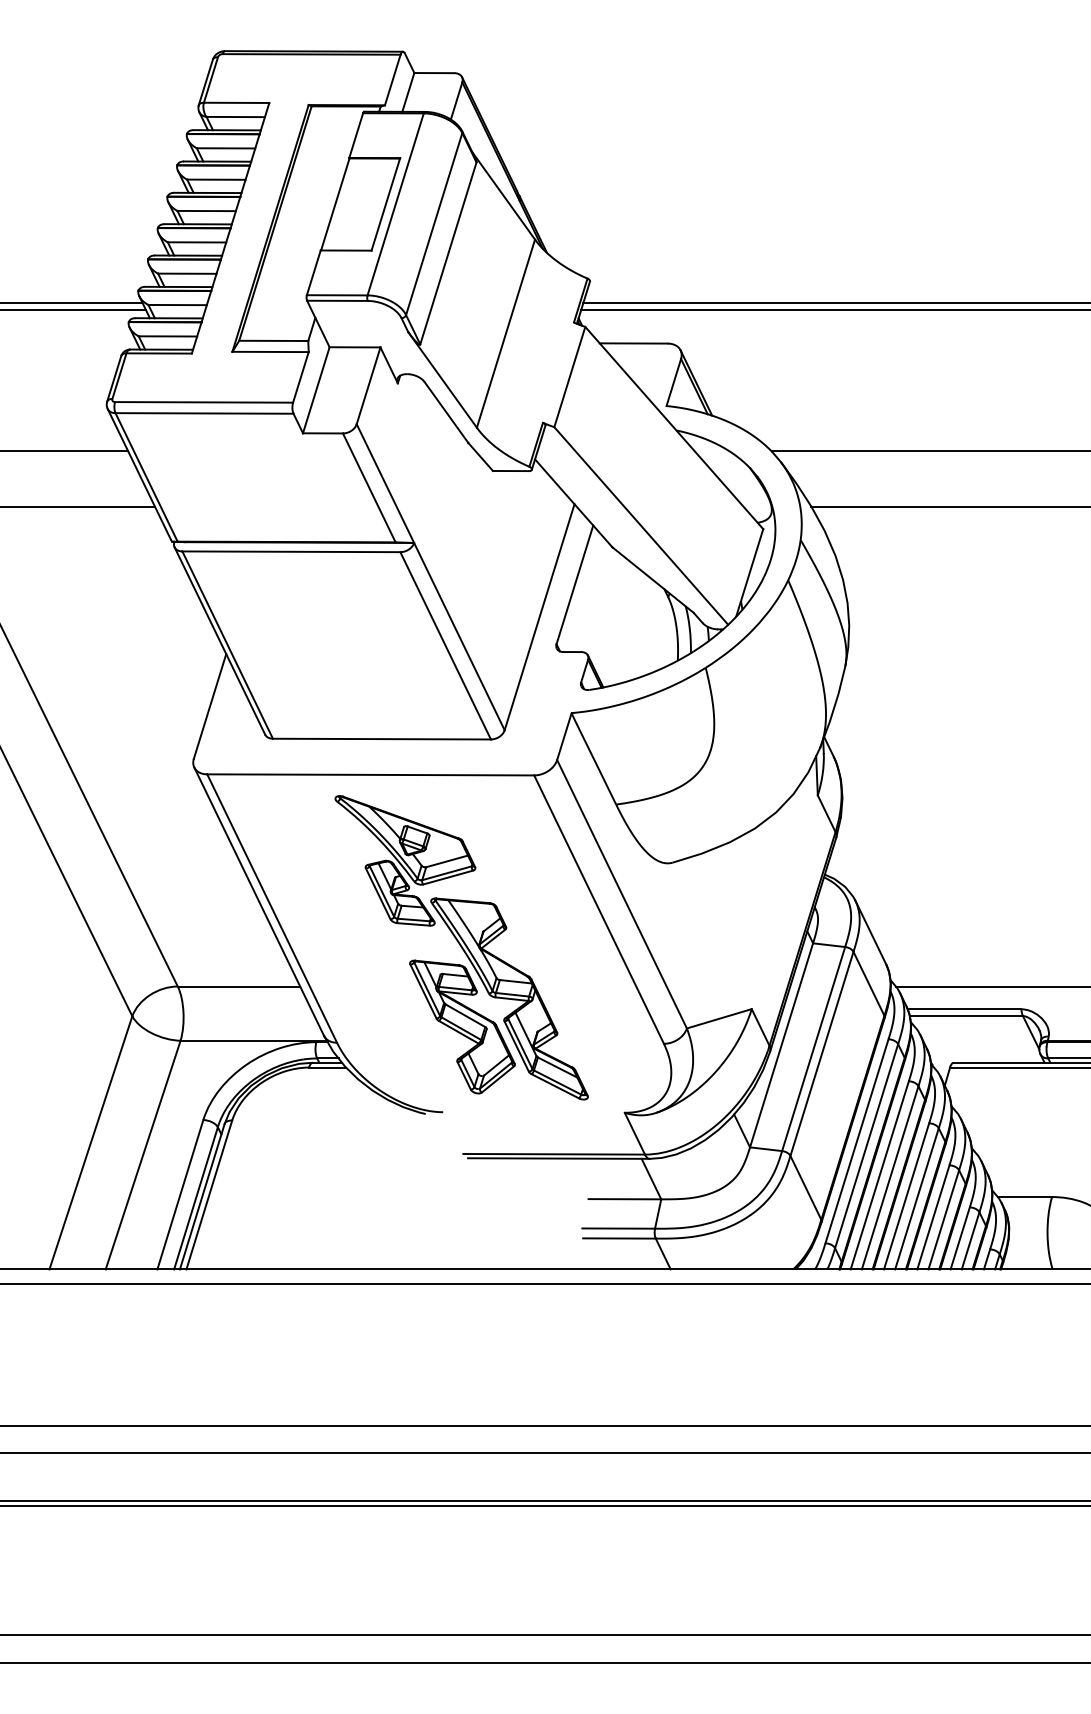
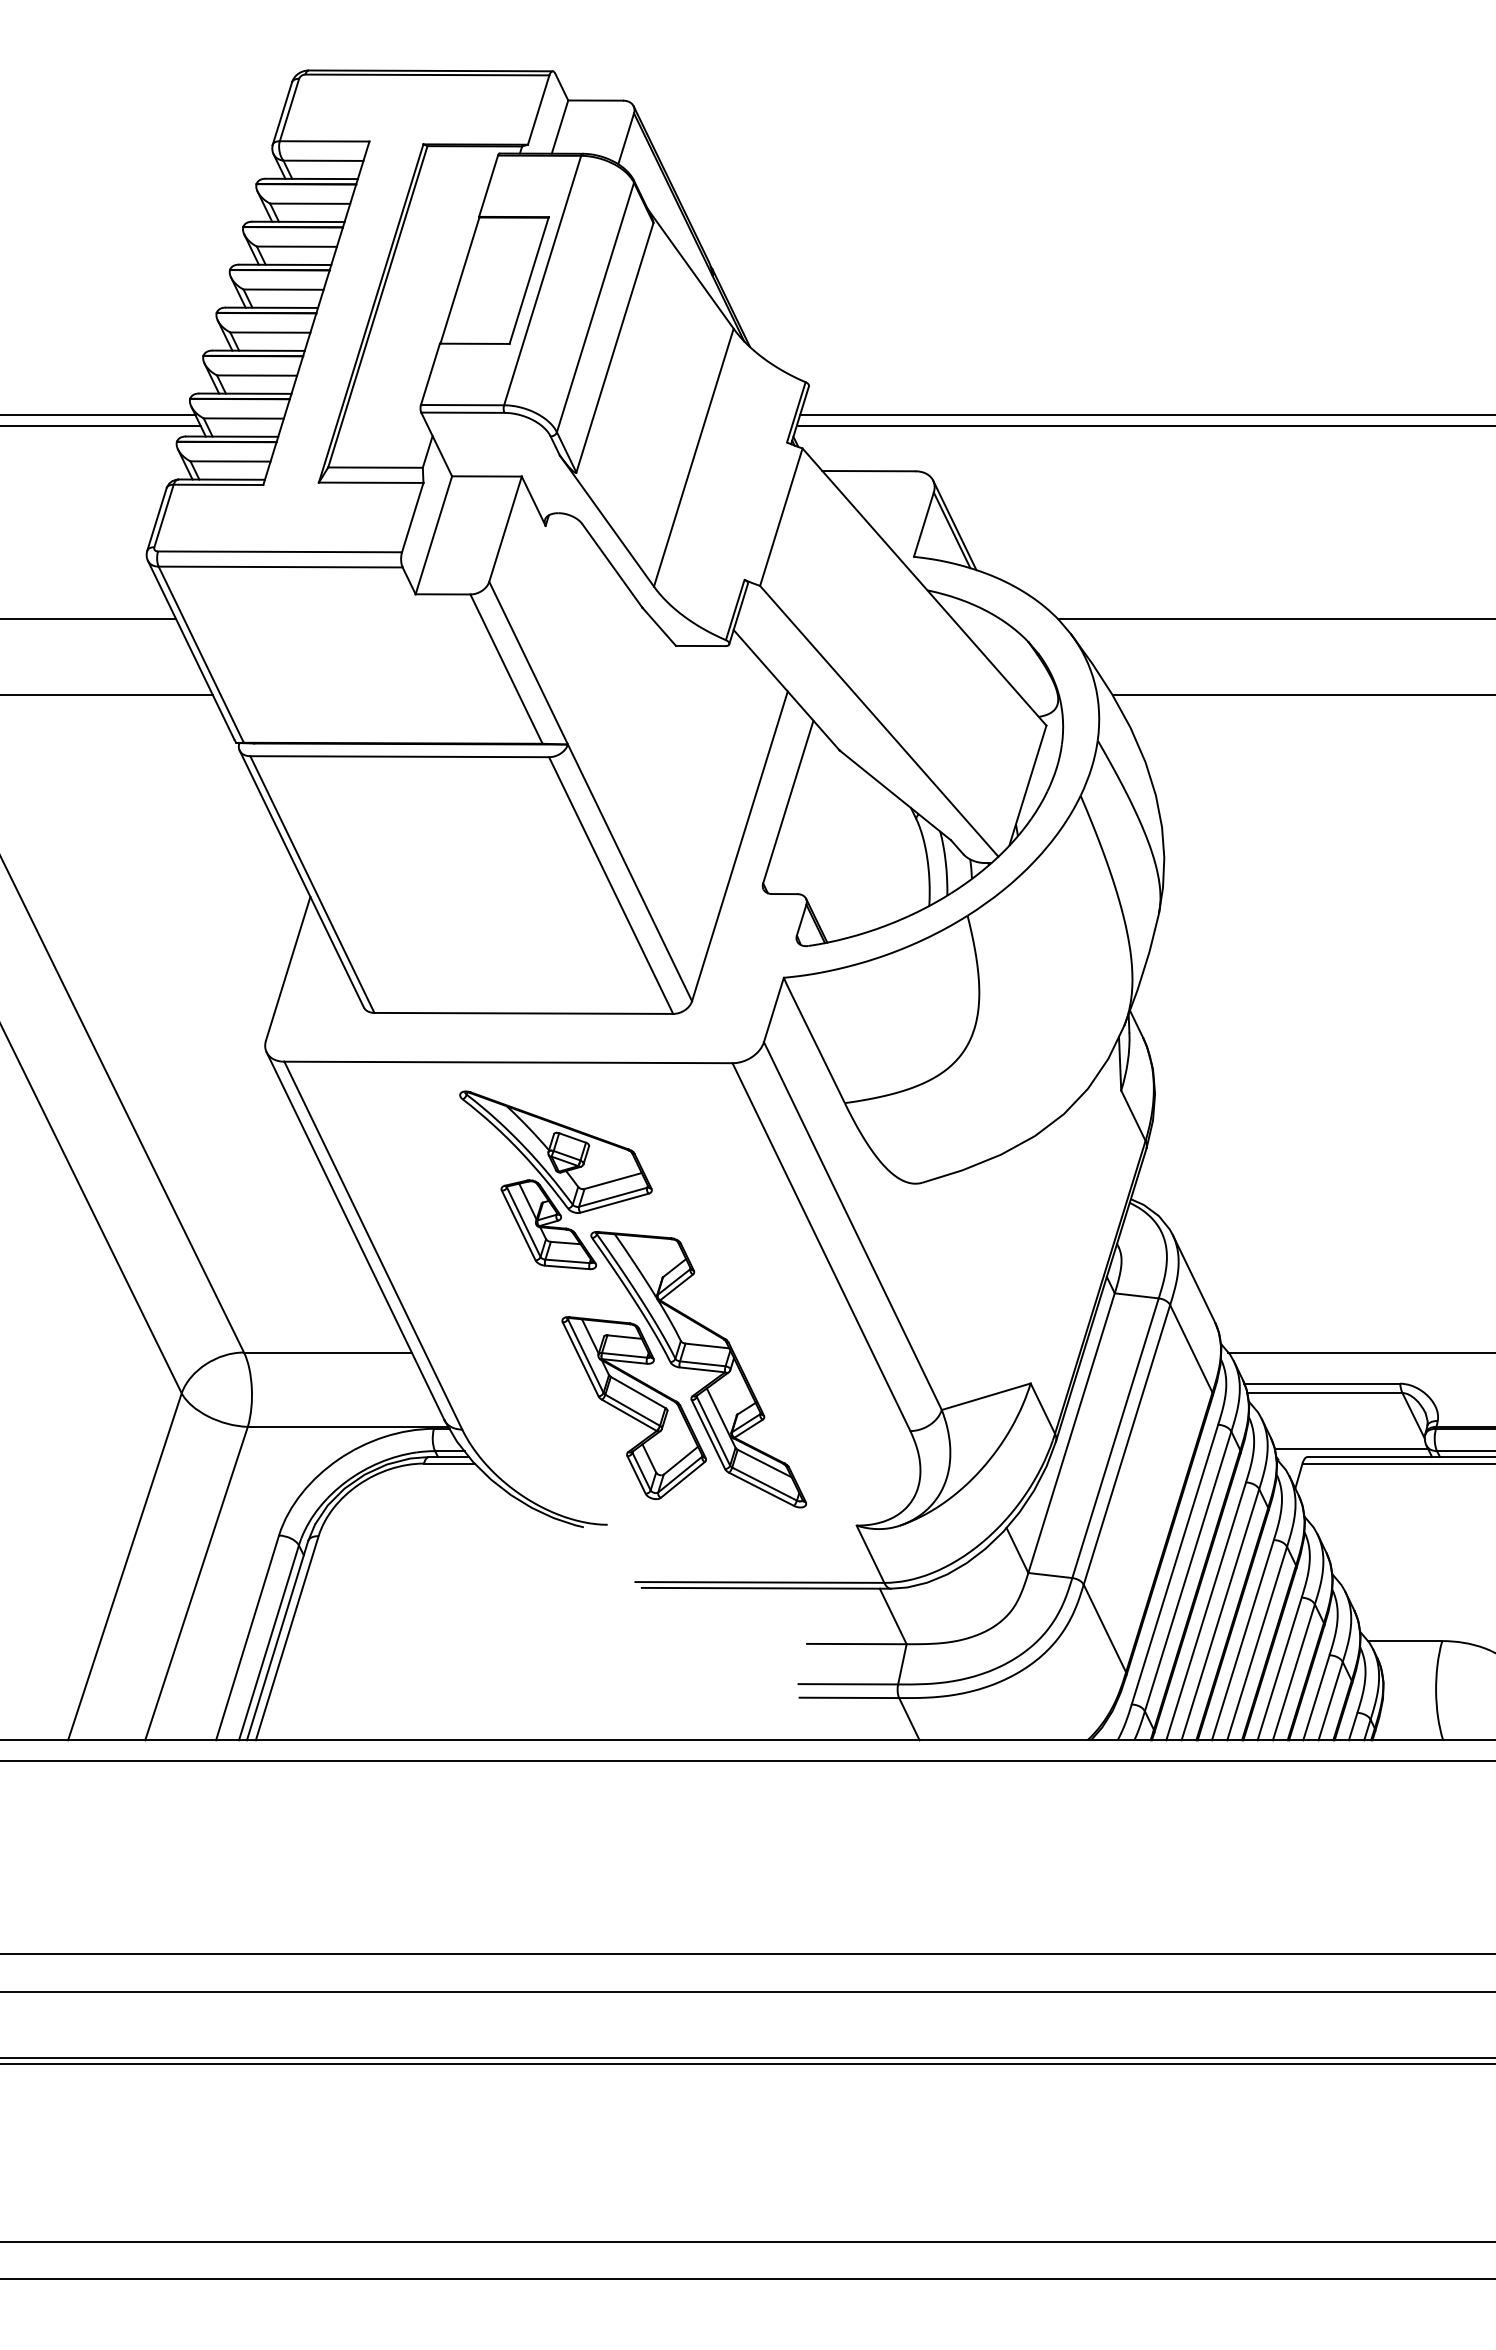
line: (985, 1057) -> (1351, 1449), added

